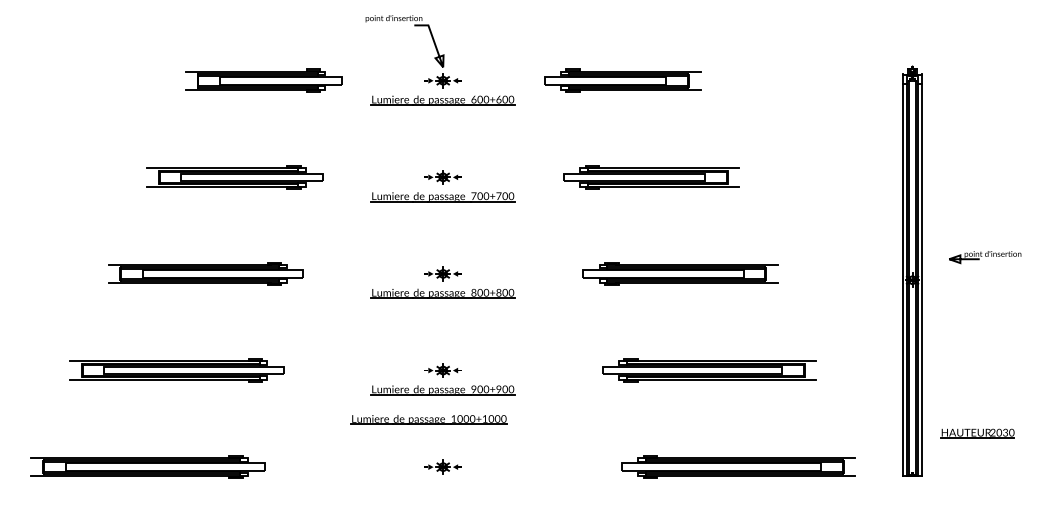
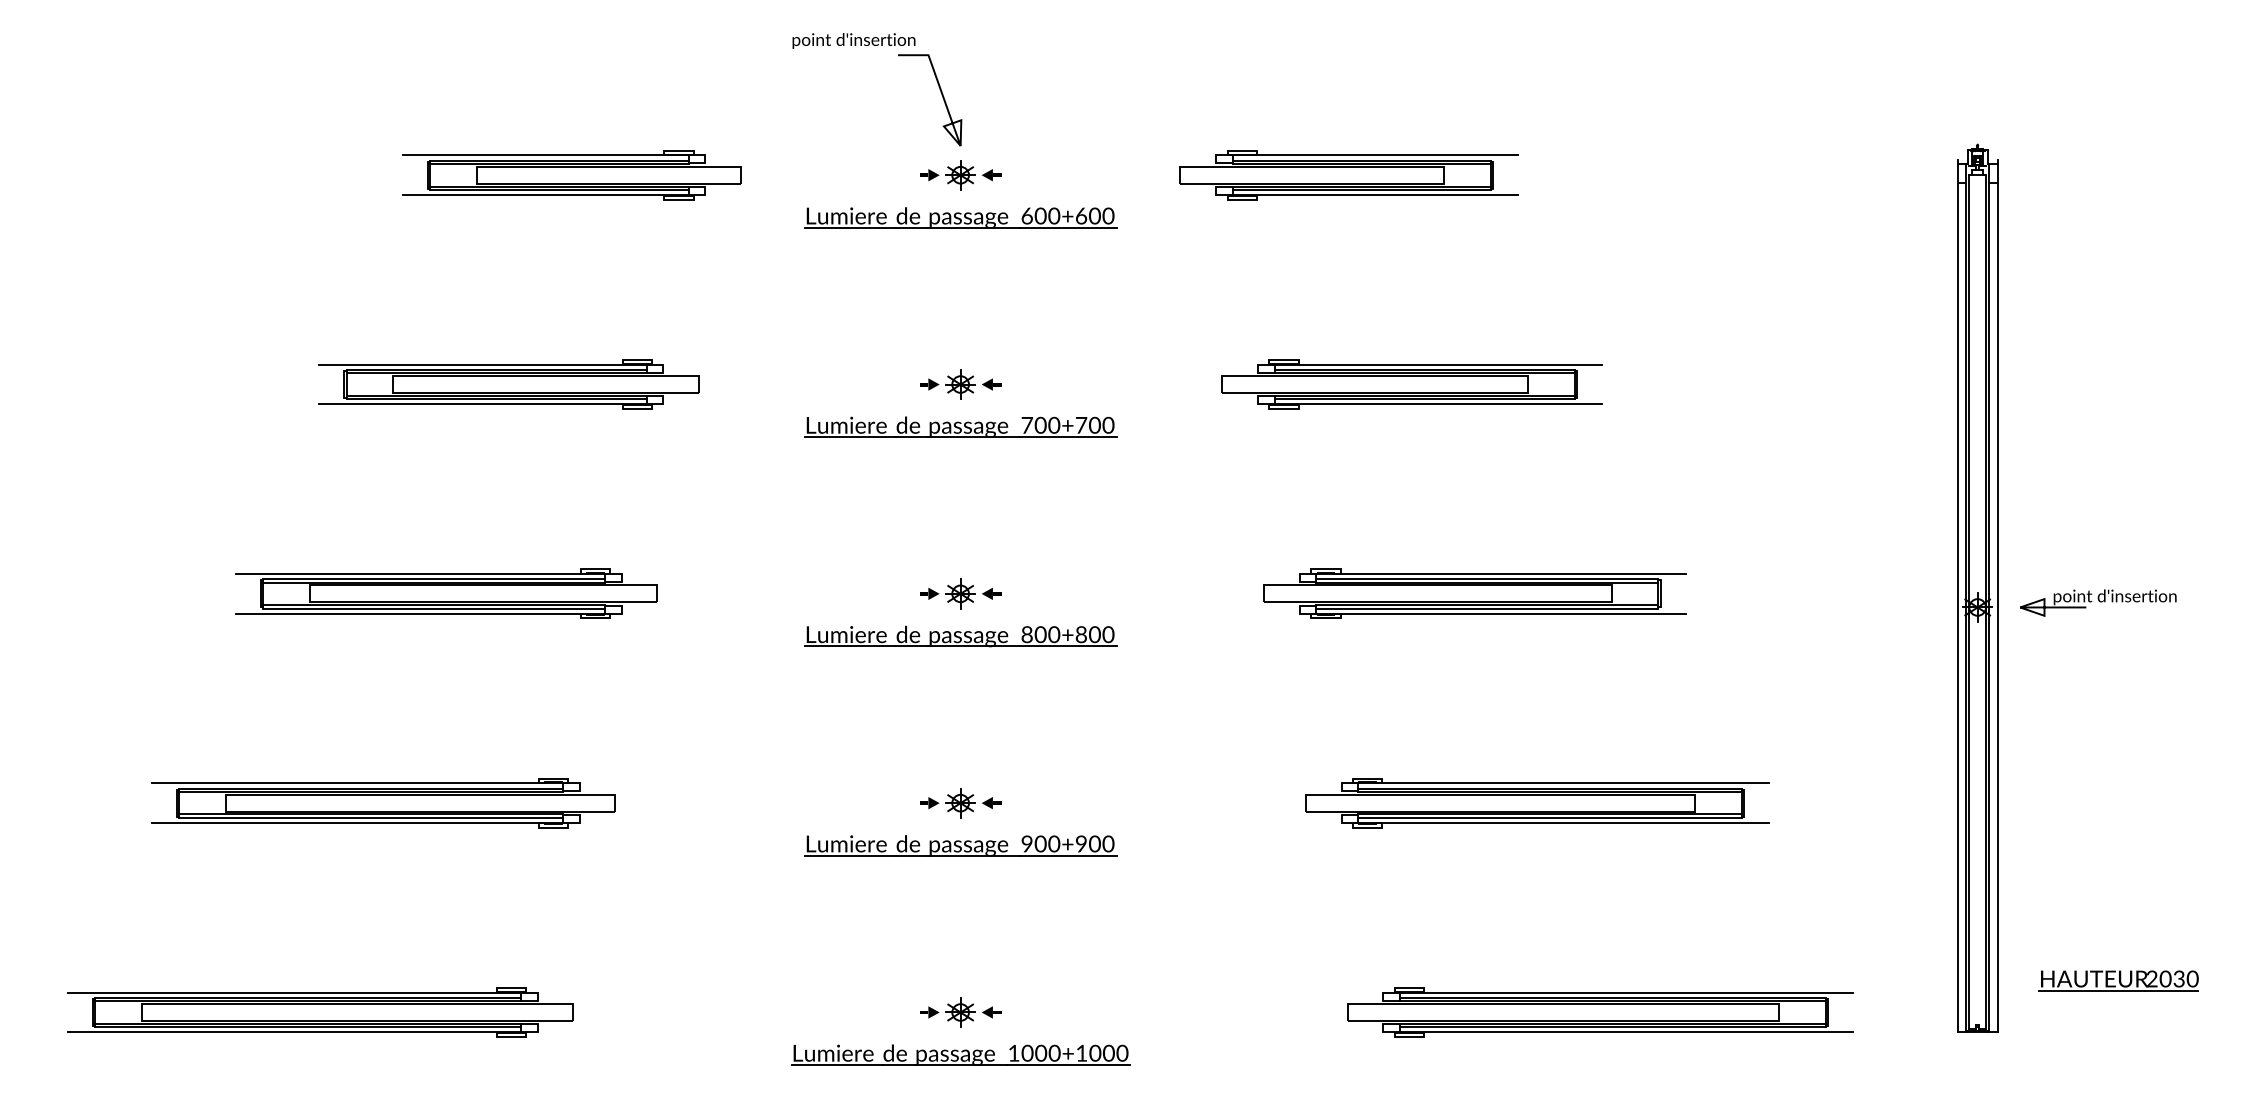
part: (985, 257) -> (2098, 603), moved
part: (428, 419) -> (959, 1054), moved
part: (977, 433) -> (2118, 980), moved

